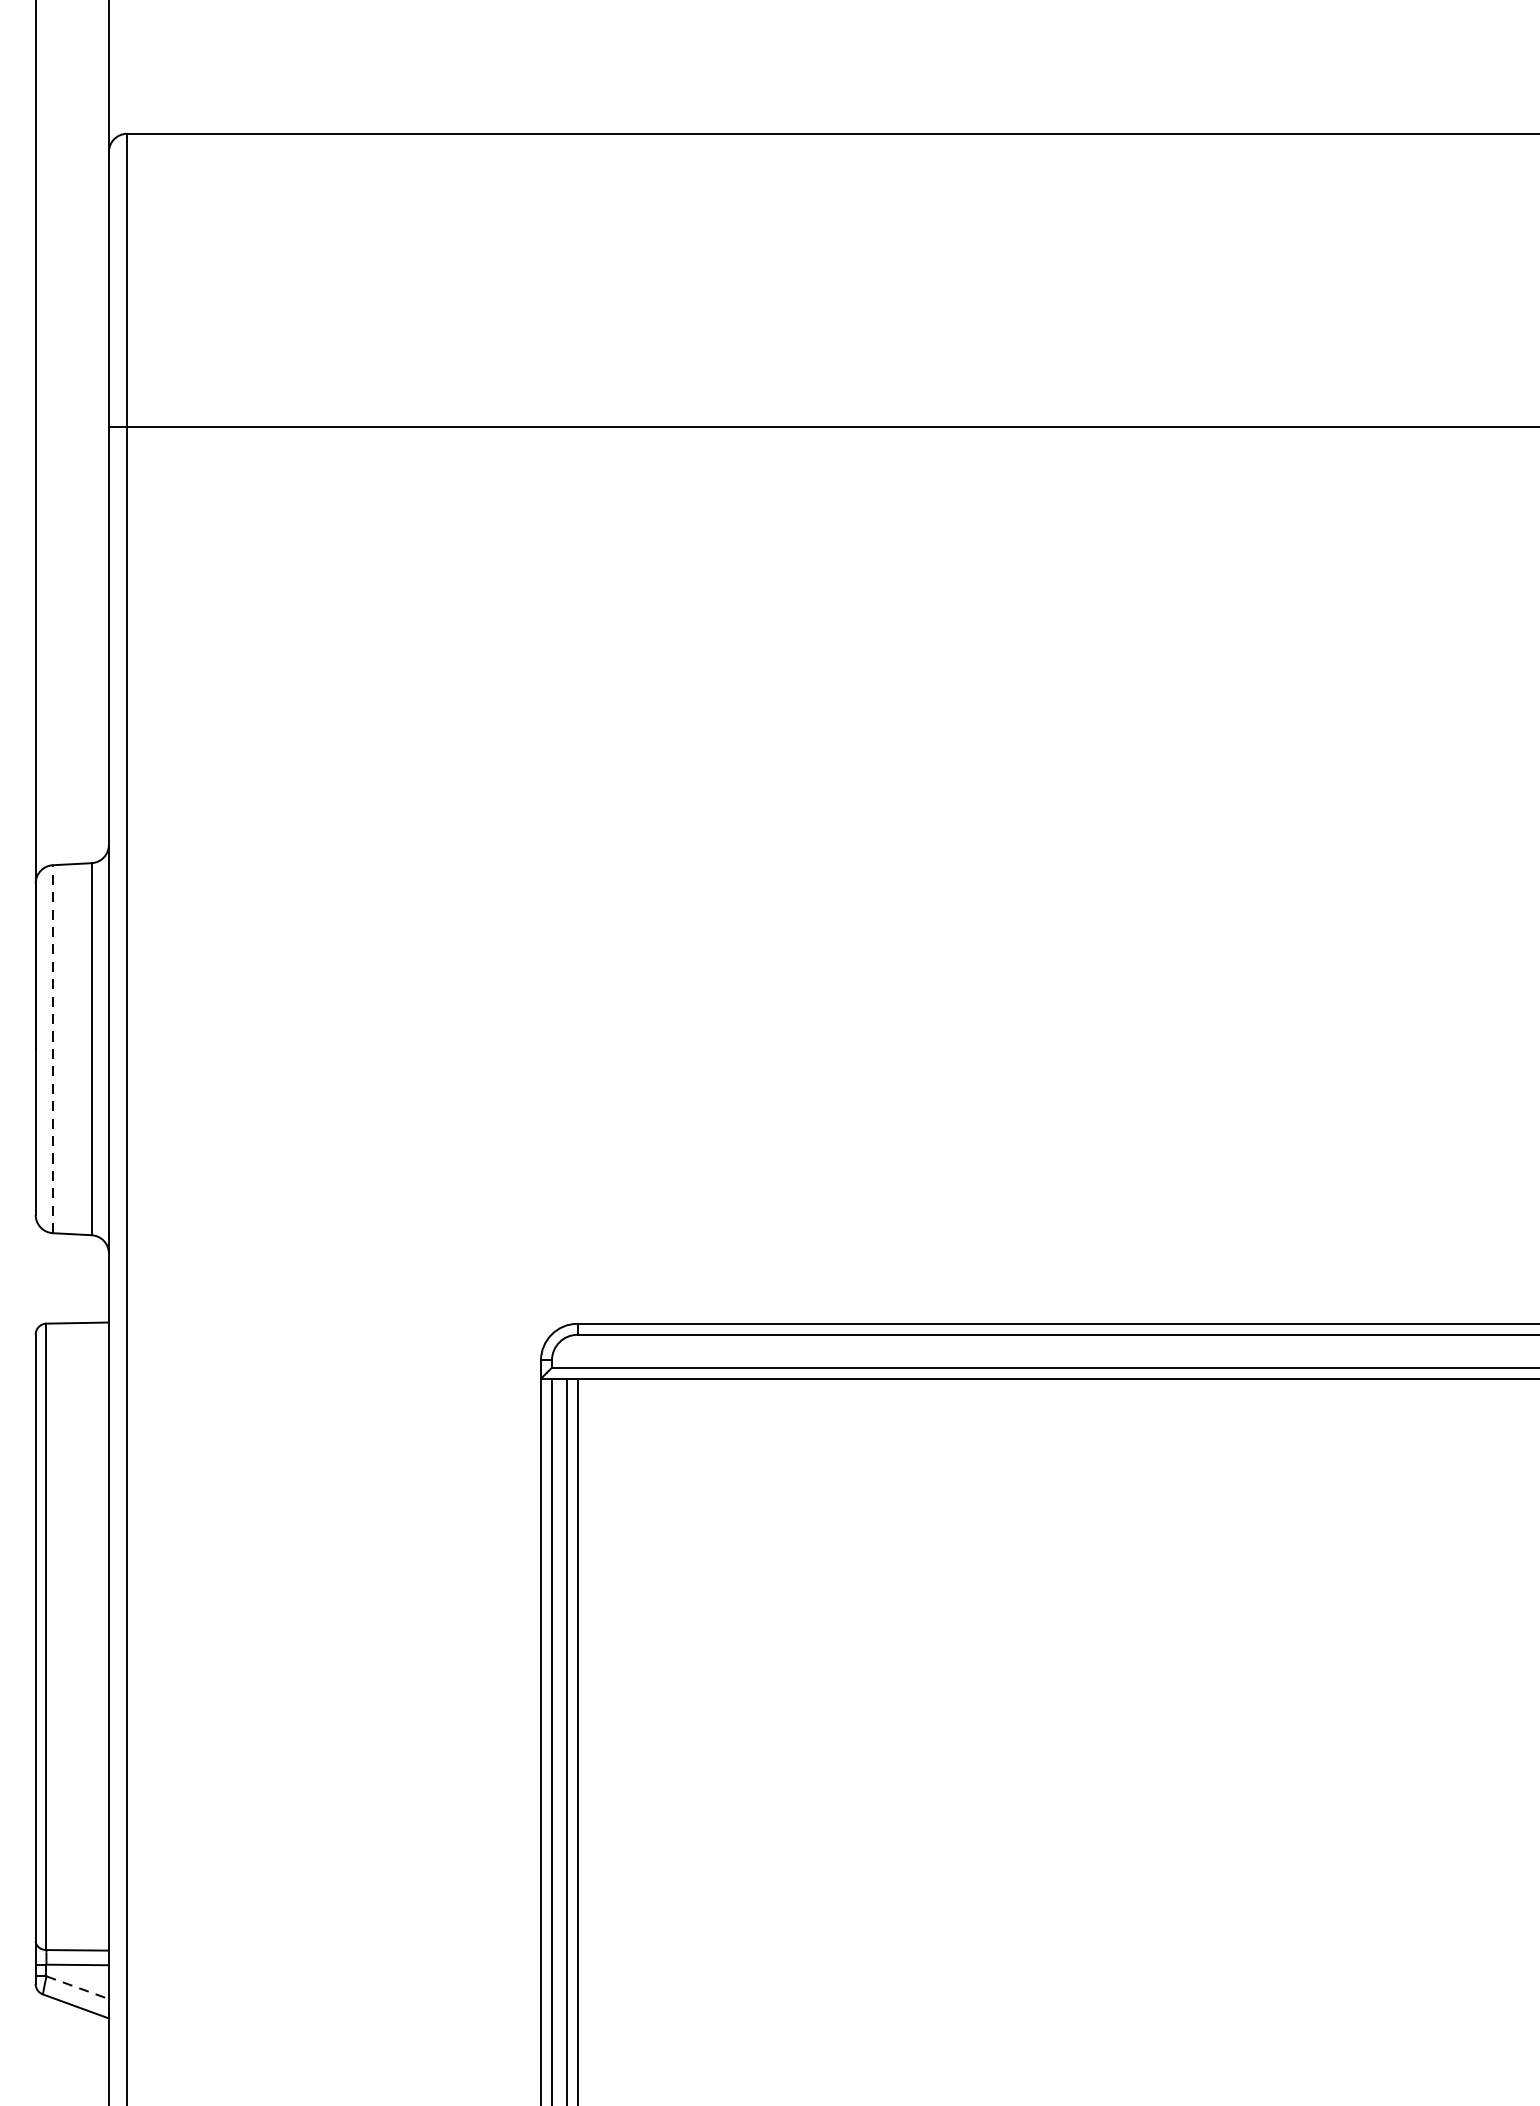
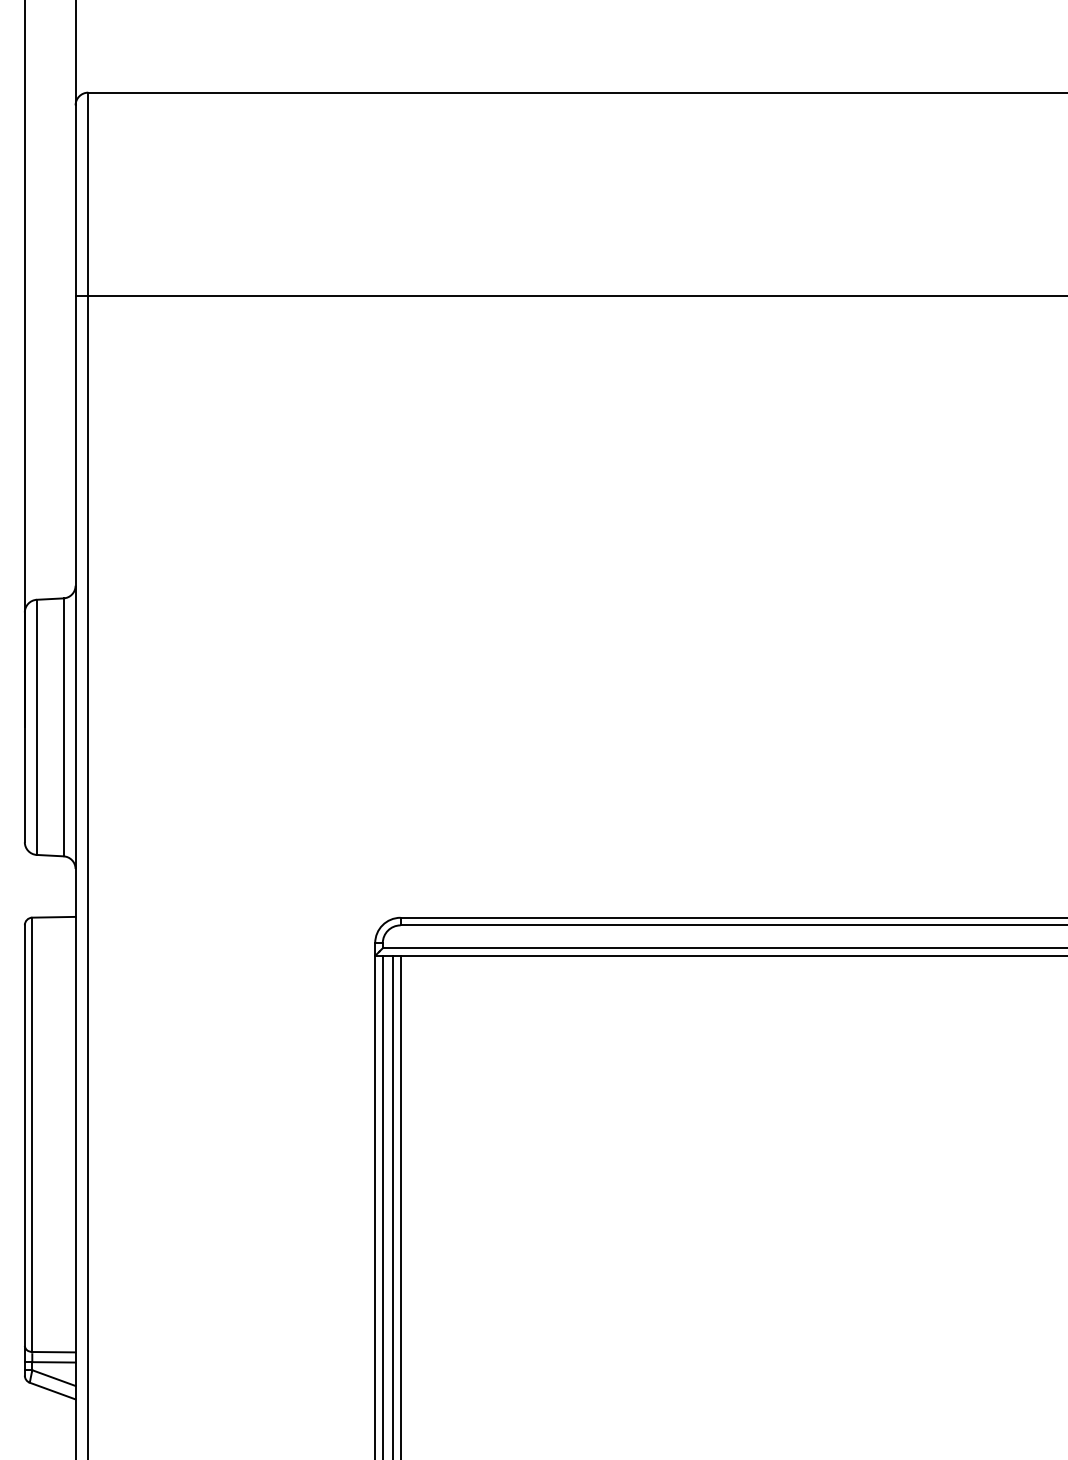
line: (52, 1049) -> (36, 727), dashed -> solid
line: (78, 1988) -> (54, 1378), dashed -> solid

